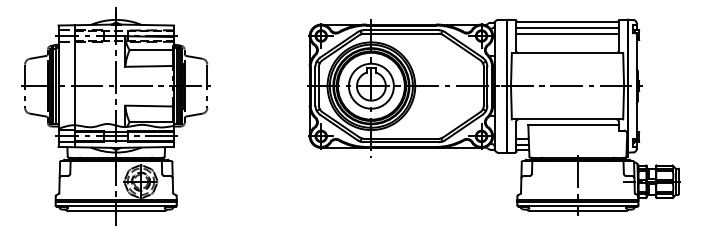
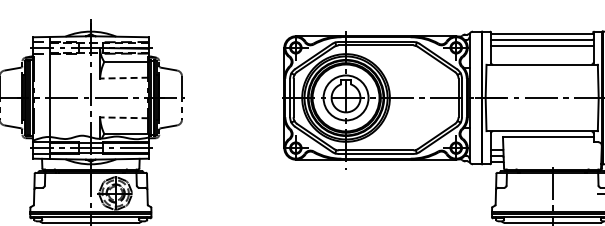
line: (149, 66) -> (124, 78), solid -> dashed
line: (149, 106) -> (124, 118), solid -> dashed

